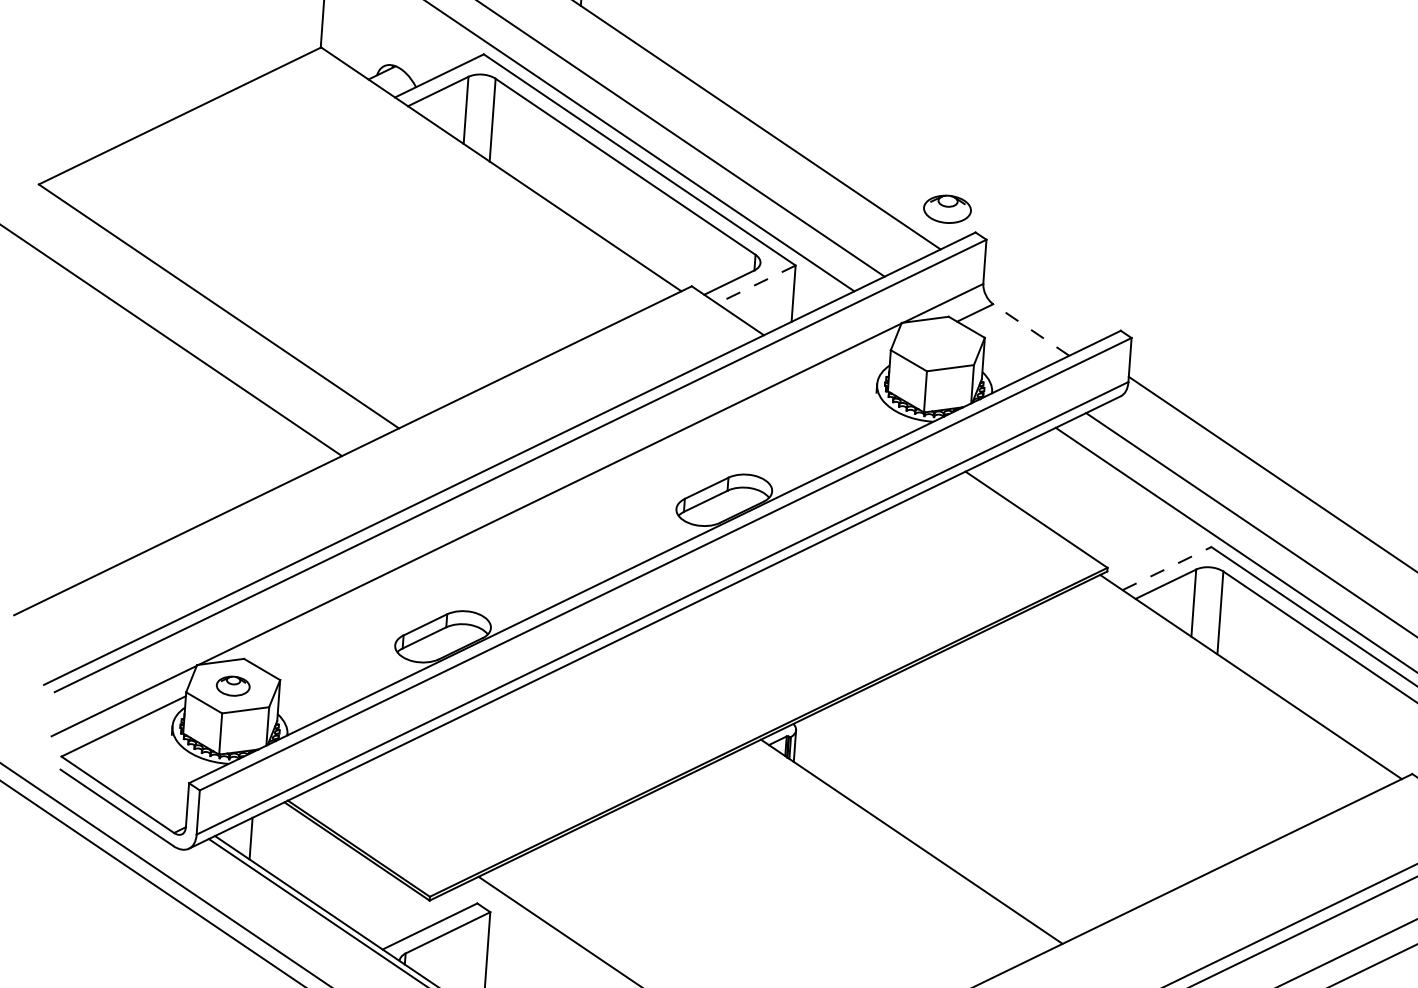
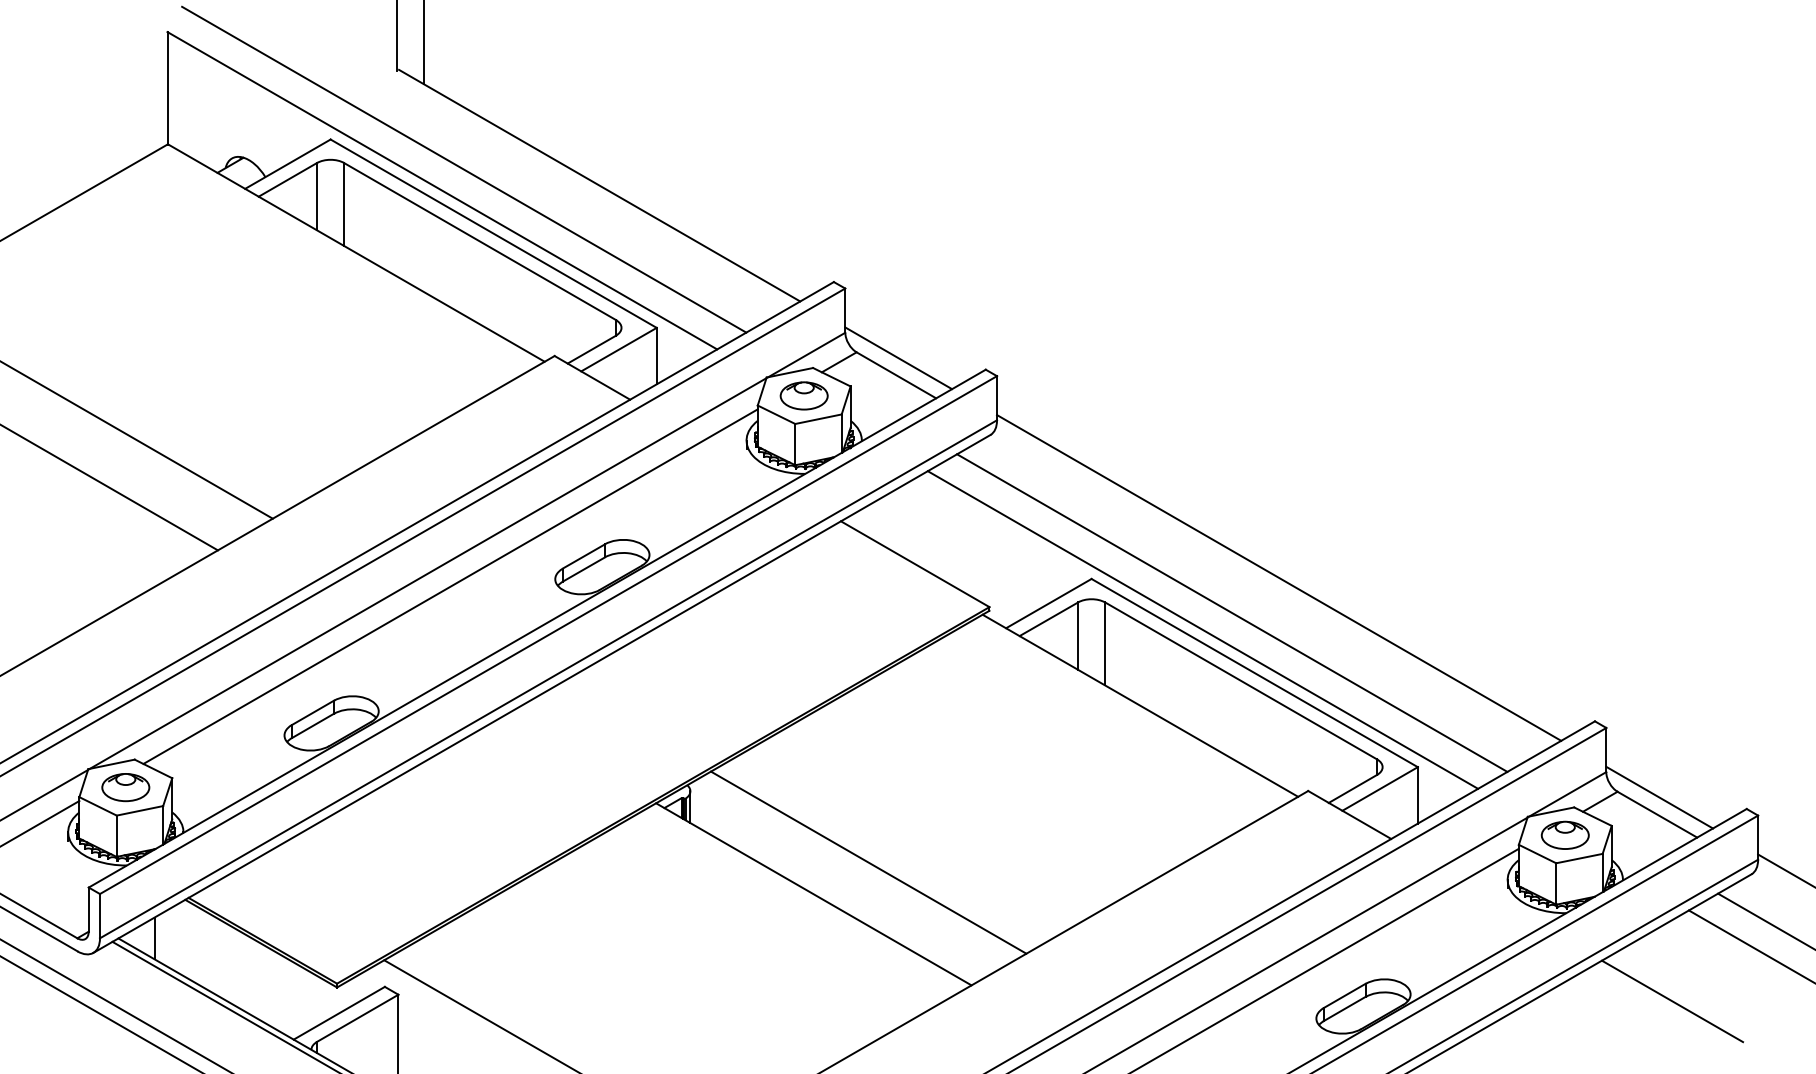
part: (946, 208) -> (803, 395), moved
line: (756, 284) -> (619, 349), dashed -> solid
line: (1034, 313) -> (898, 358), added
line: (1031, 330) -> (896, 375), dashed -> solid
line: (571, 508) -> (450, 586), added
line: (1167, 568) -> (1049, 603), dashed -> solid
part: (232, 686) -> (125, 787), size x1.43
line: (968, 813) -> (868, 862), added

